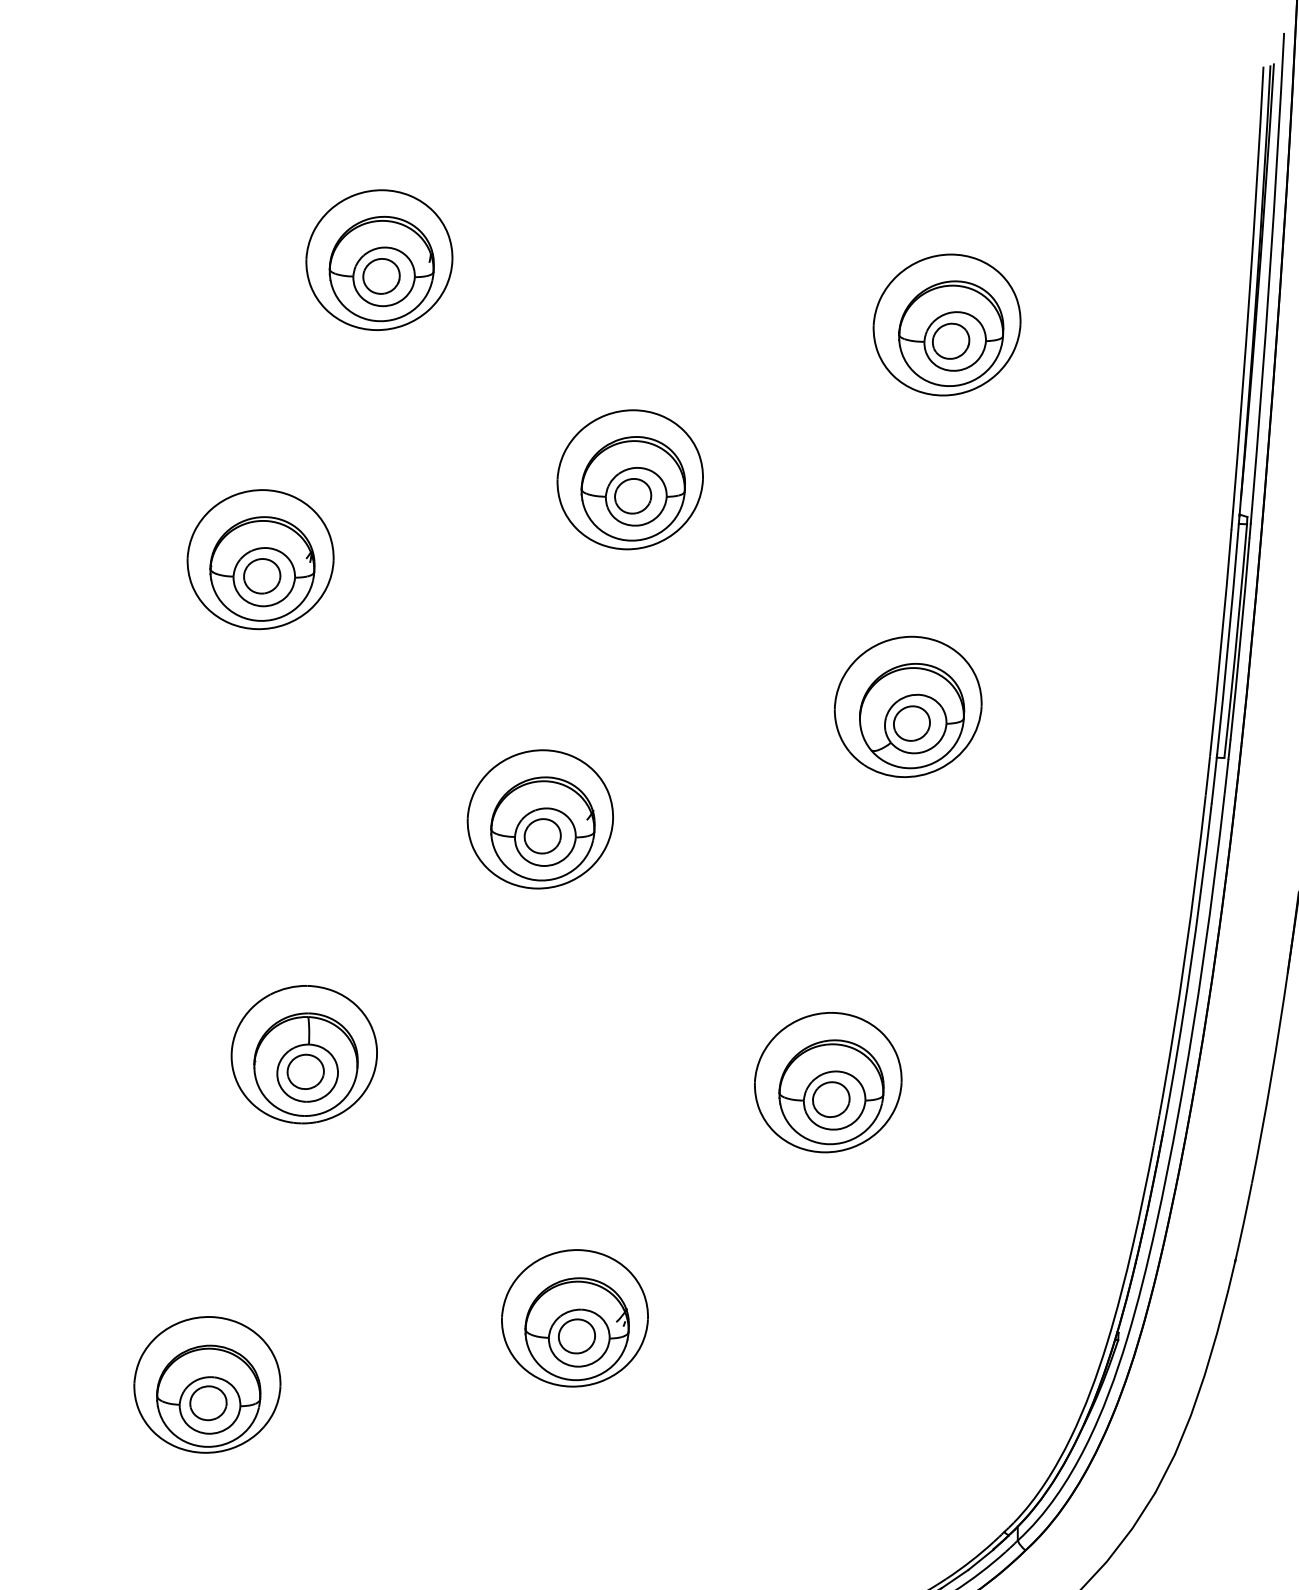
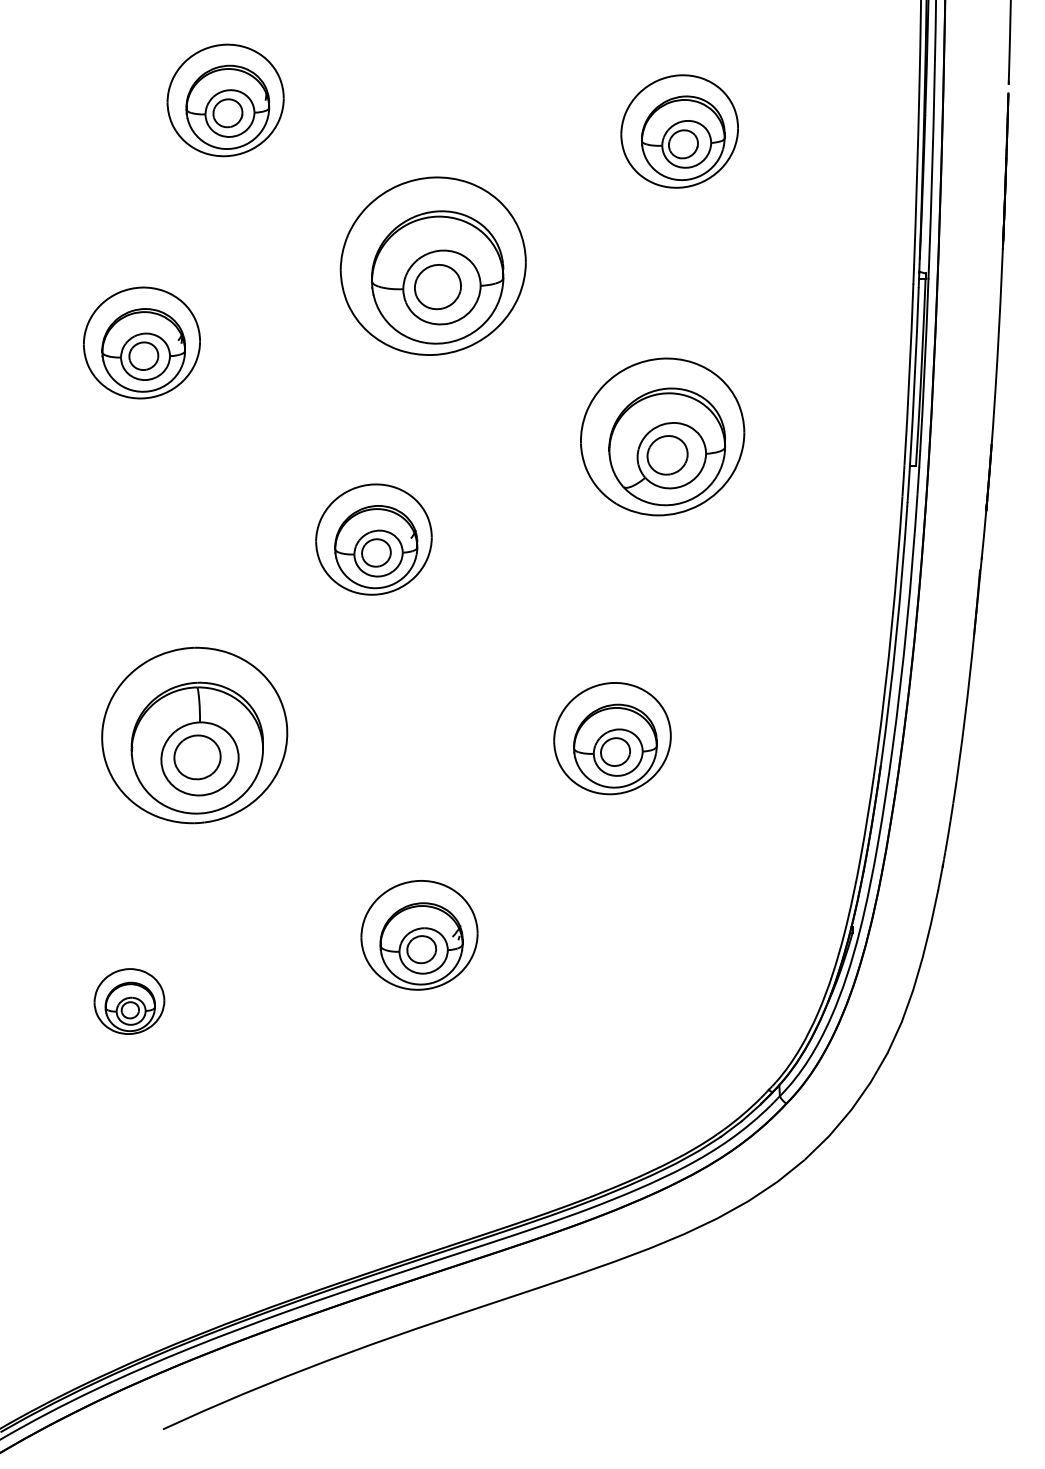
part: (629, 478) -> (432, 265), size x1.6
part: (908, 706) -> (662, 436), size x1.4
part: (304, 1053) -> (194, 734), size x1.6
part: (207, 1384) -> (129, 1001), size x0.6

